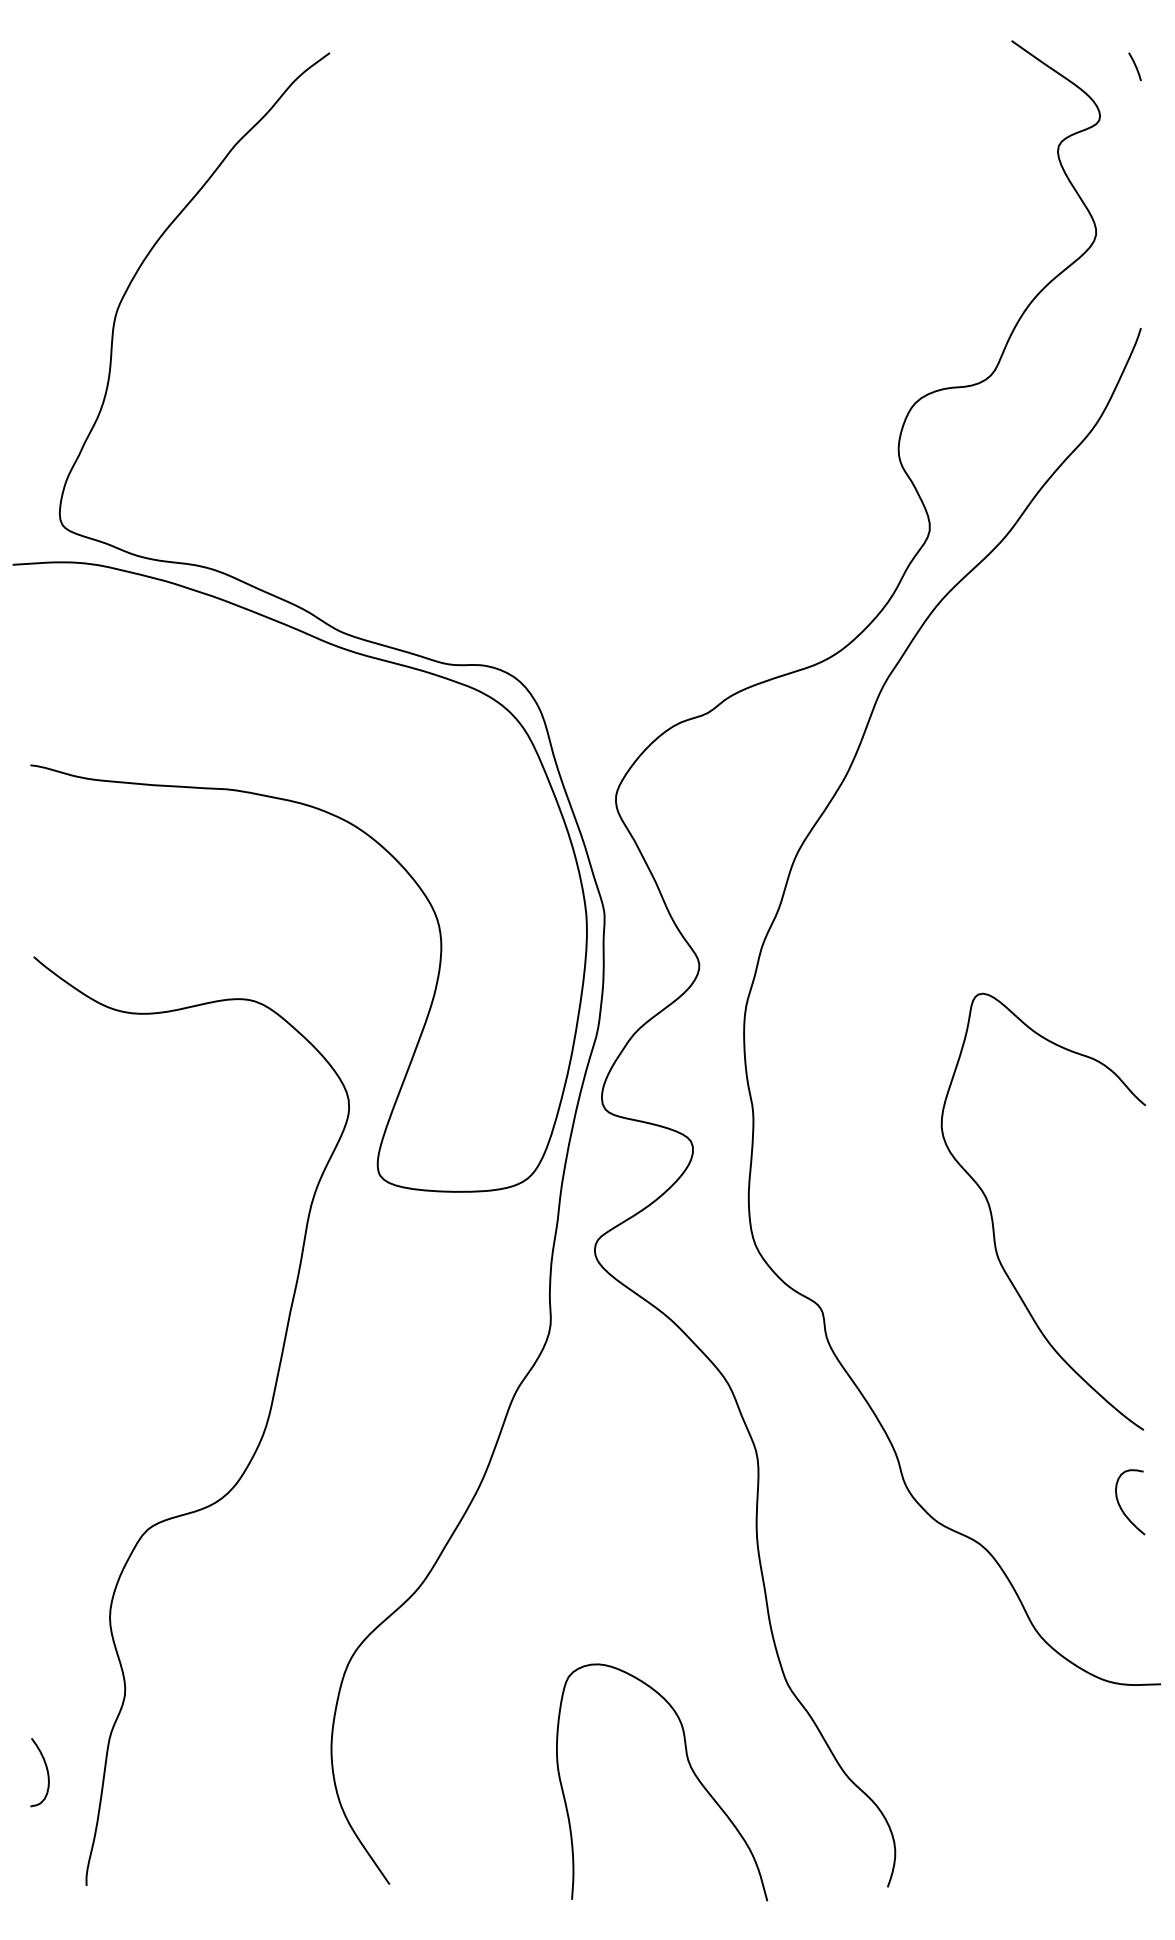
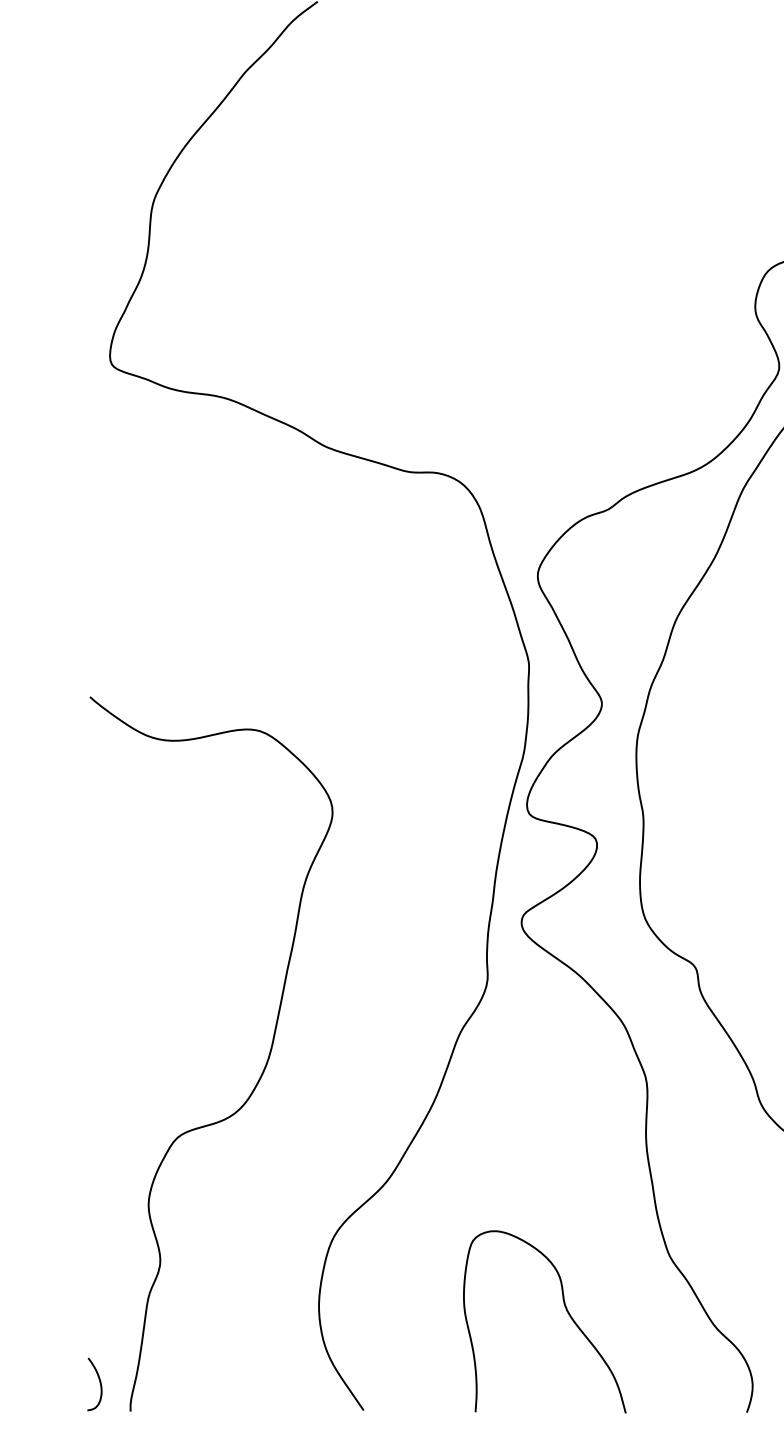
curve: (326, 813) -> (315, 586), removed
curve: (690, 1768) -> (566, 1311), moved
curve: (46, 1771) -> (99, 1383), moved

